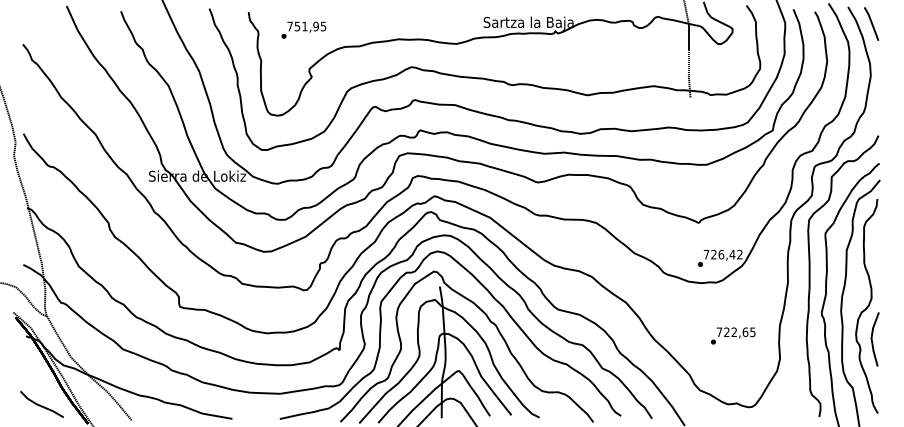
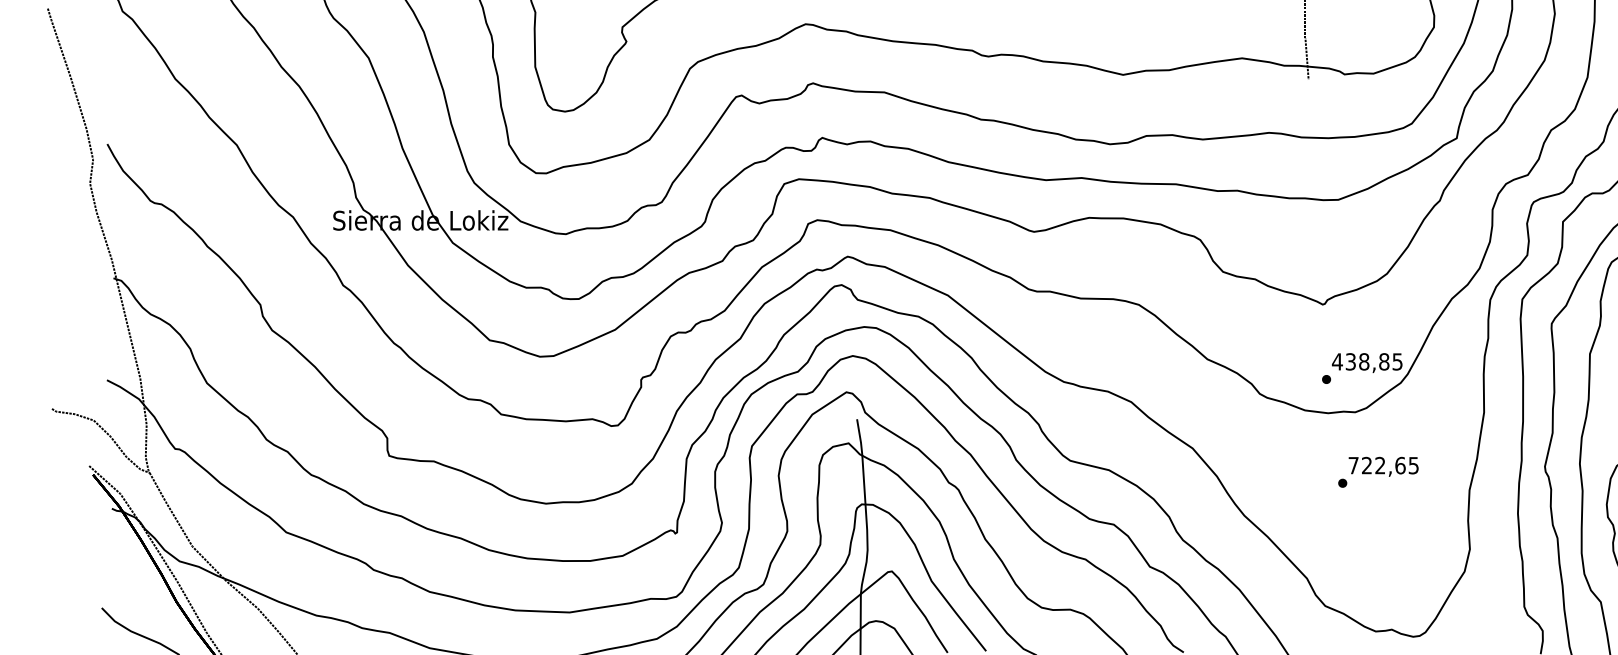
text: (722, 254) -> (1366, 361), 726,42 -> 438,85
text: (733, 335) -> (1378, 471), moved

